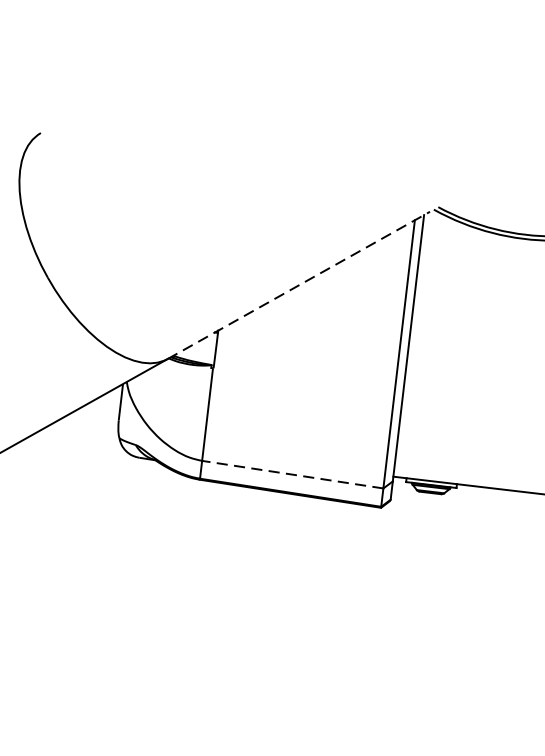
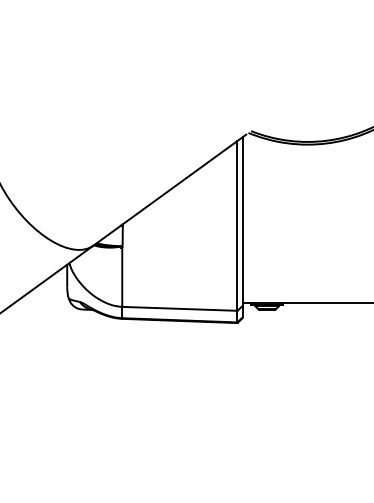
line: (298, 285) -> (169, 190), dashed -> solid
line: (292, 474) -> (179, 308), dashed -> solid

